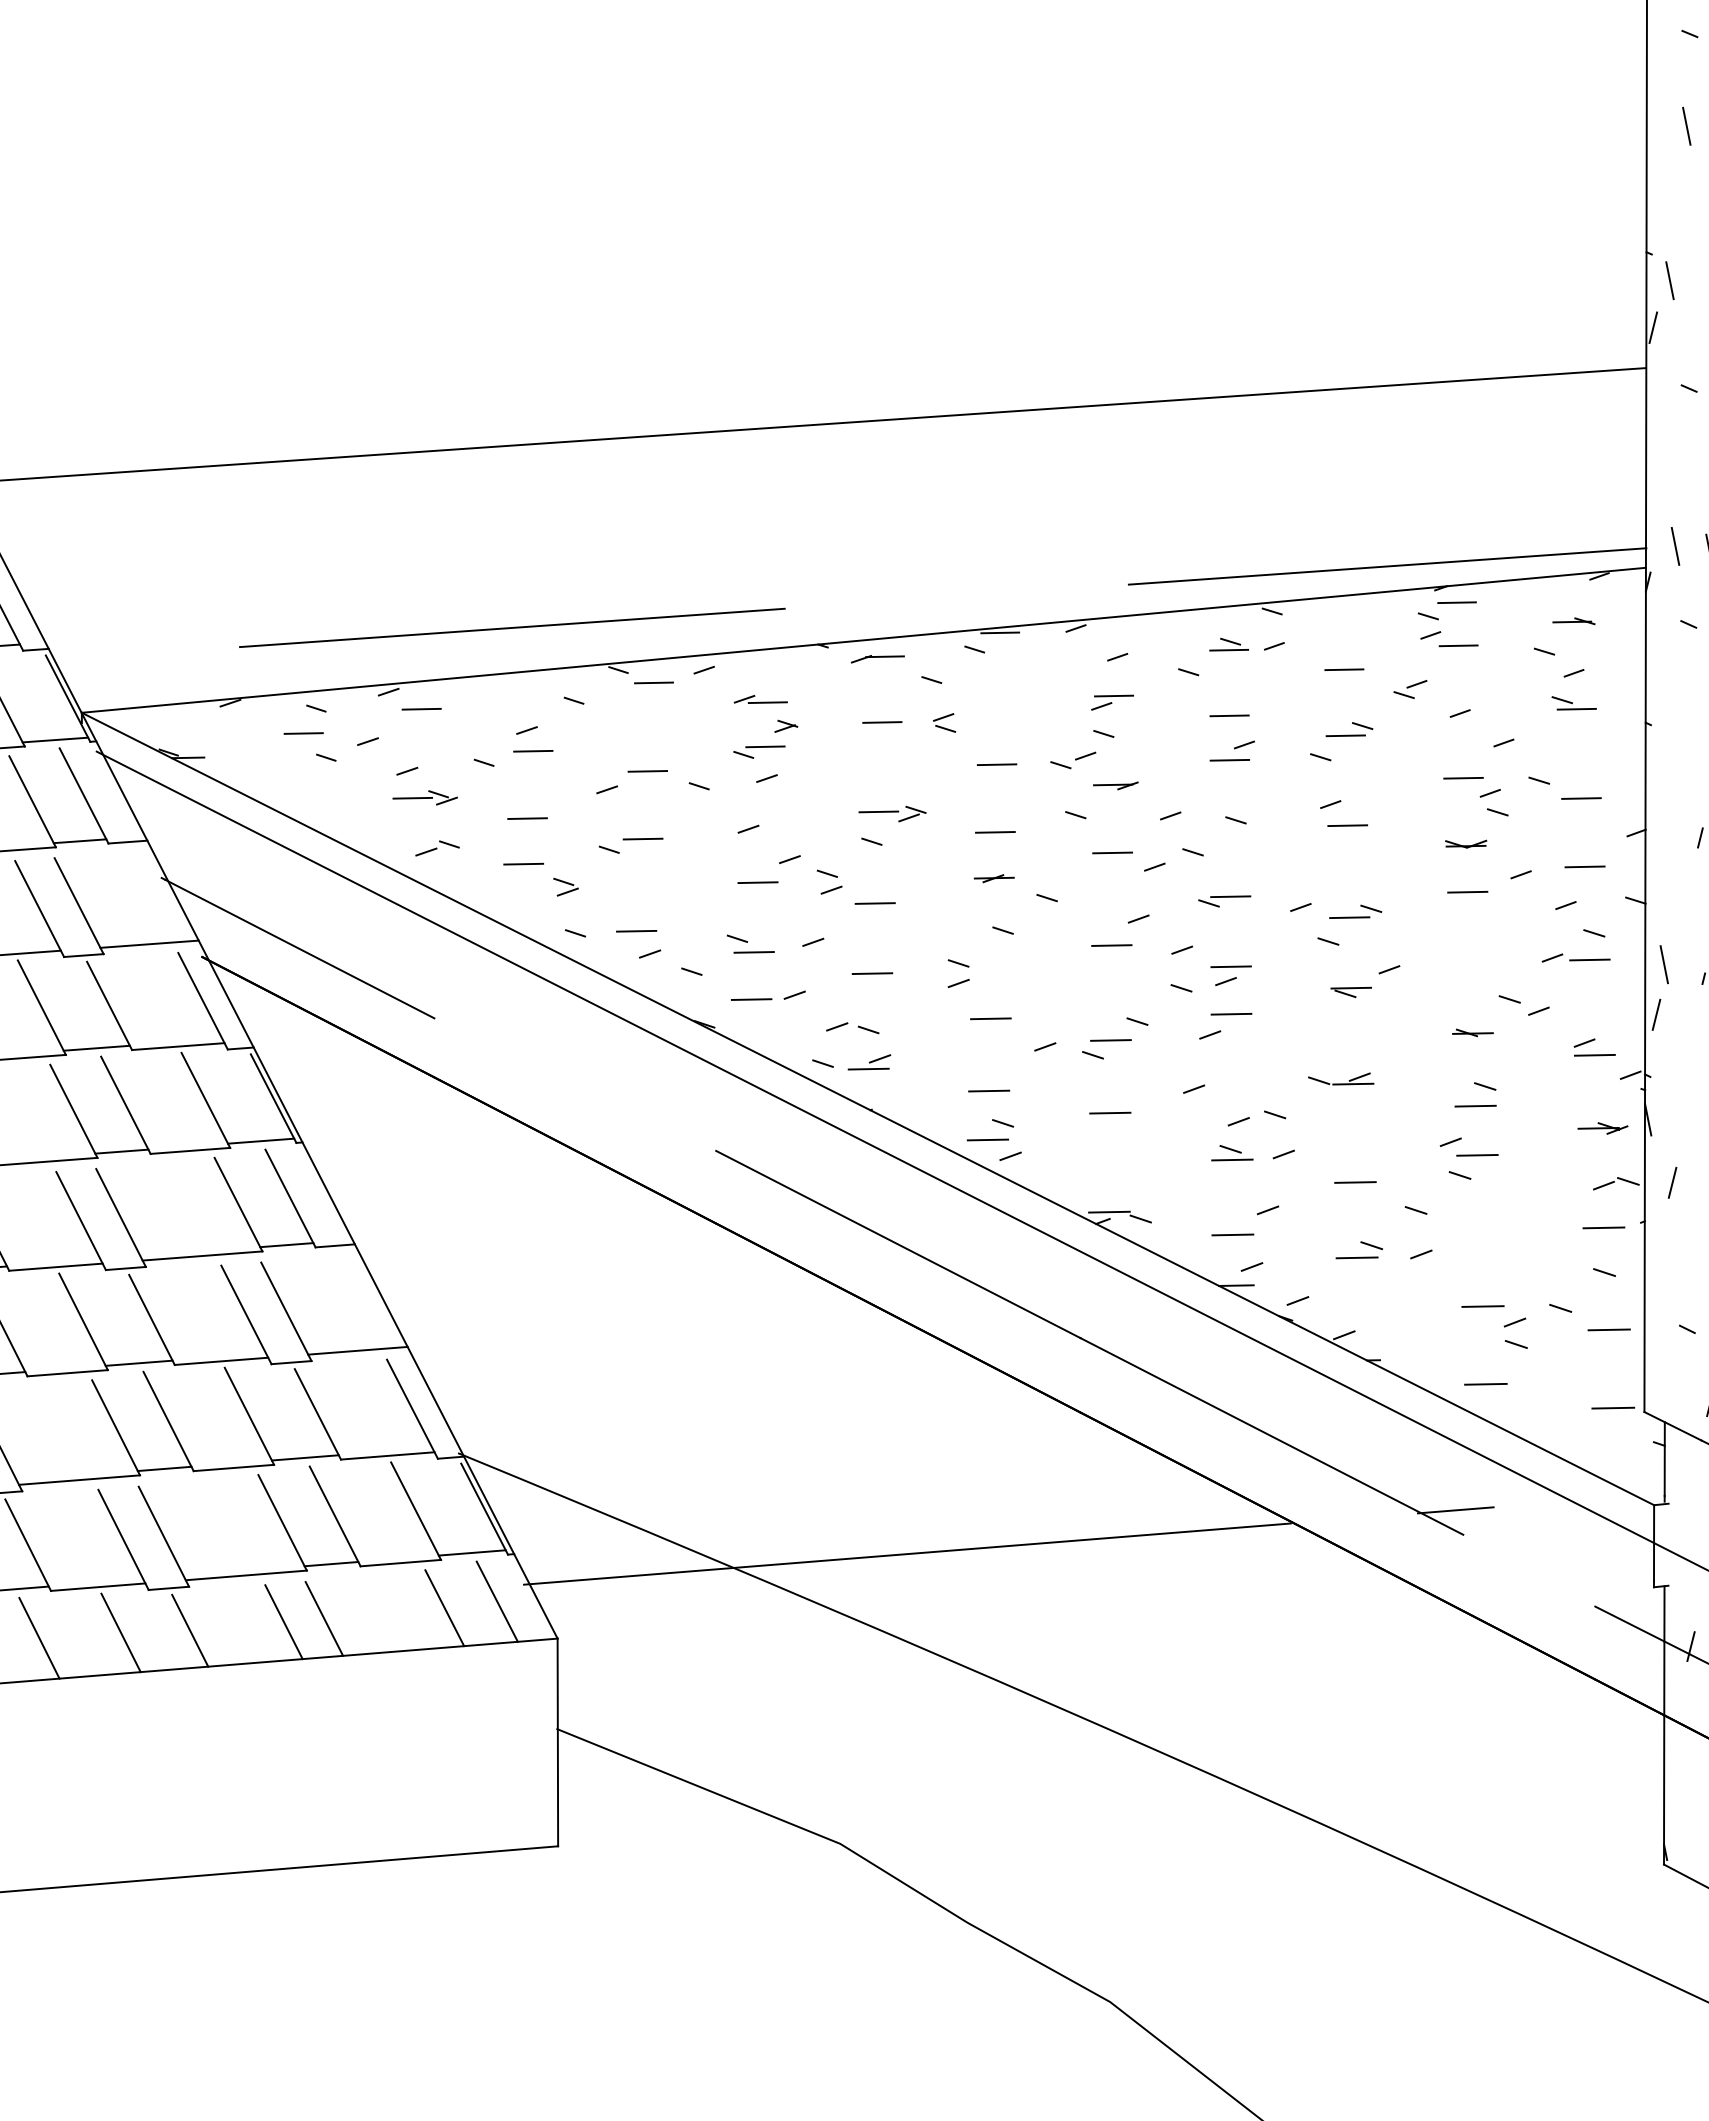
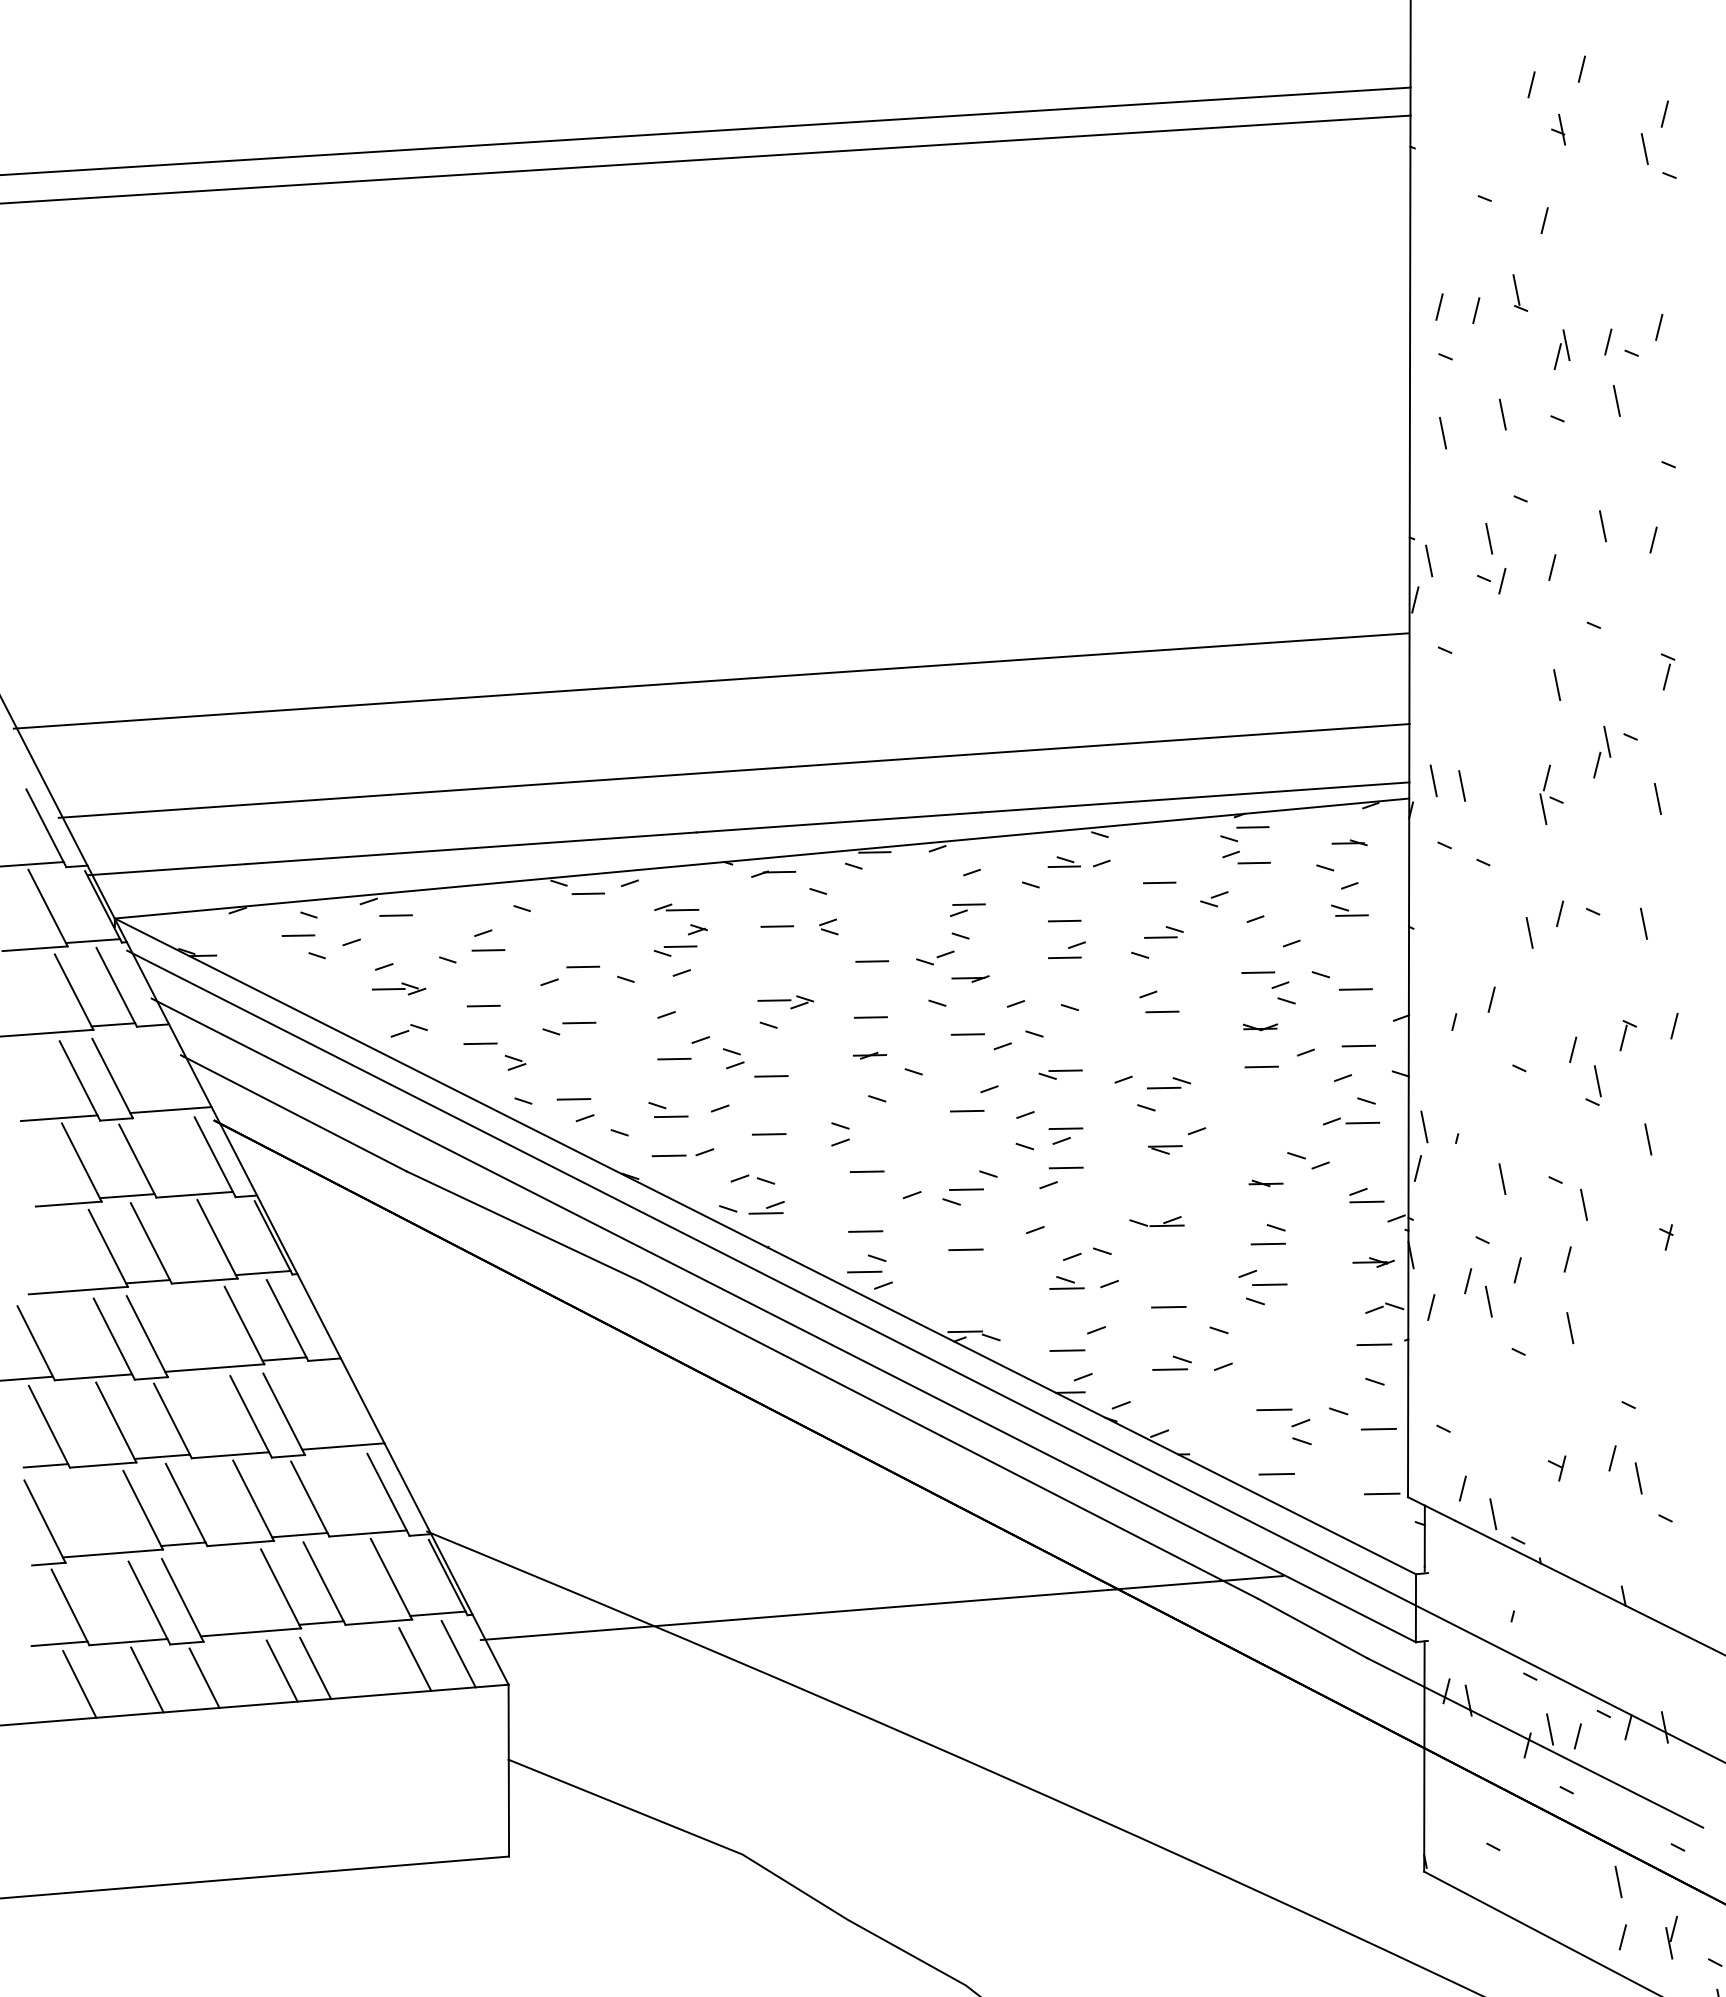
line: (829, 533) -> (733, 770), added
line: (956, 596) -> (838, 822), added
line: (144, 653) -> (166, 869), added
line: (574, 1084) -> (522, 1226), added
line: (889, 1198) -> (783, 1320), added
line: (1353, 1518) -> (1167, 1585), added
line: (1529, 1570) -> (1312, 1628), added

